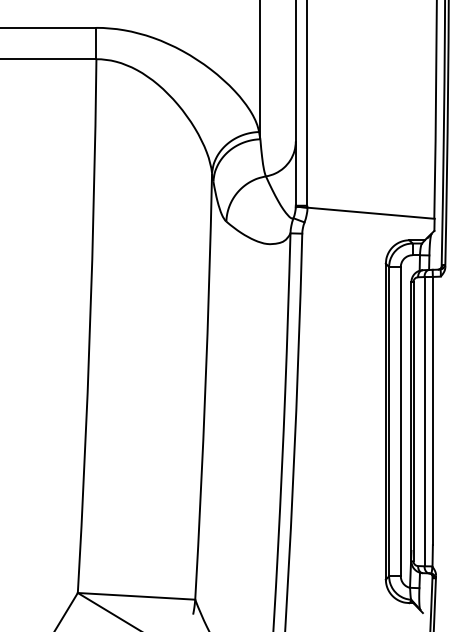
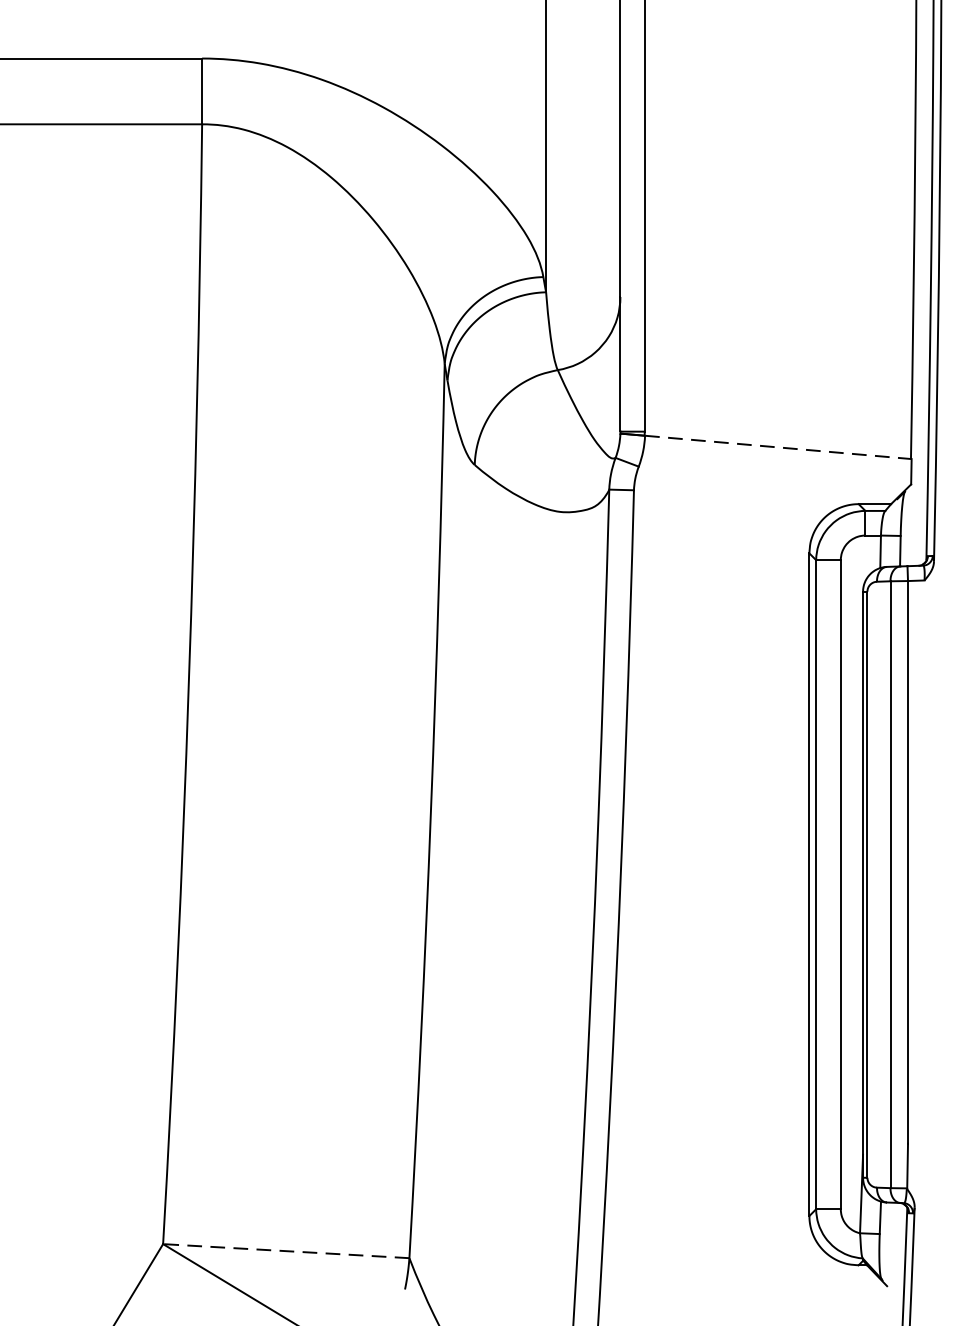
line: (371, 213) -> (779, 447), solid -> dashed
line: (136, 596) -> (286, 1251), solid -> dashed

